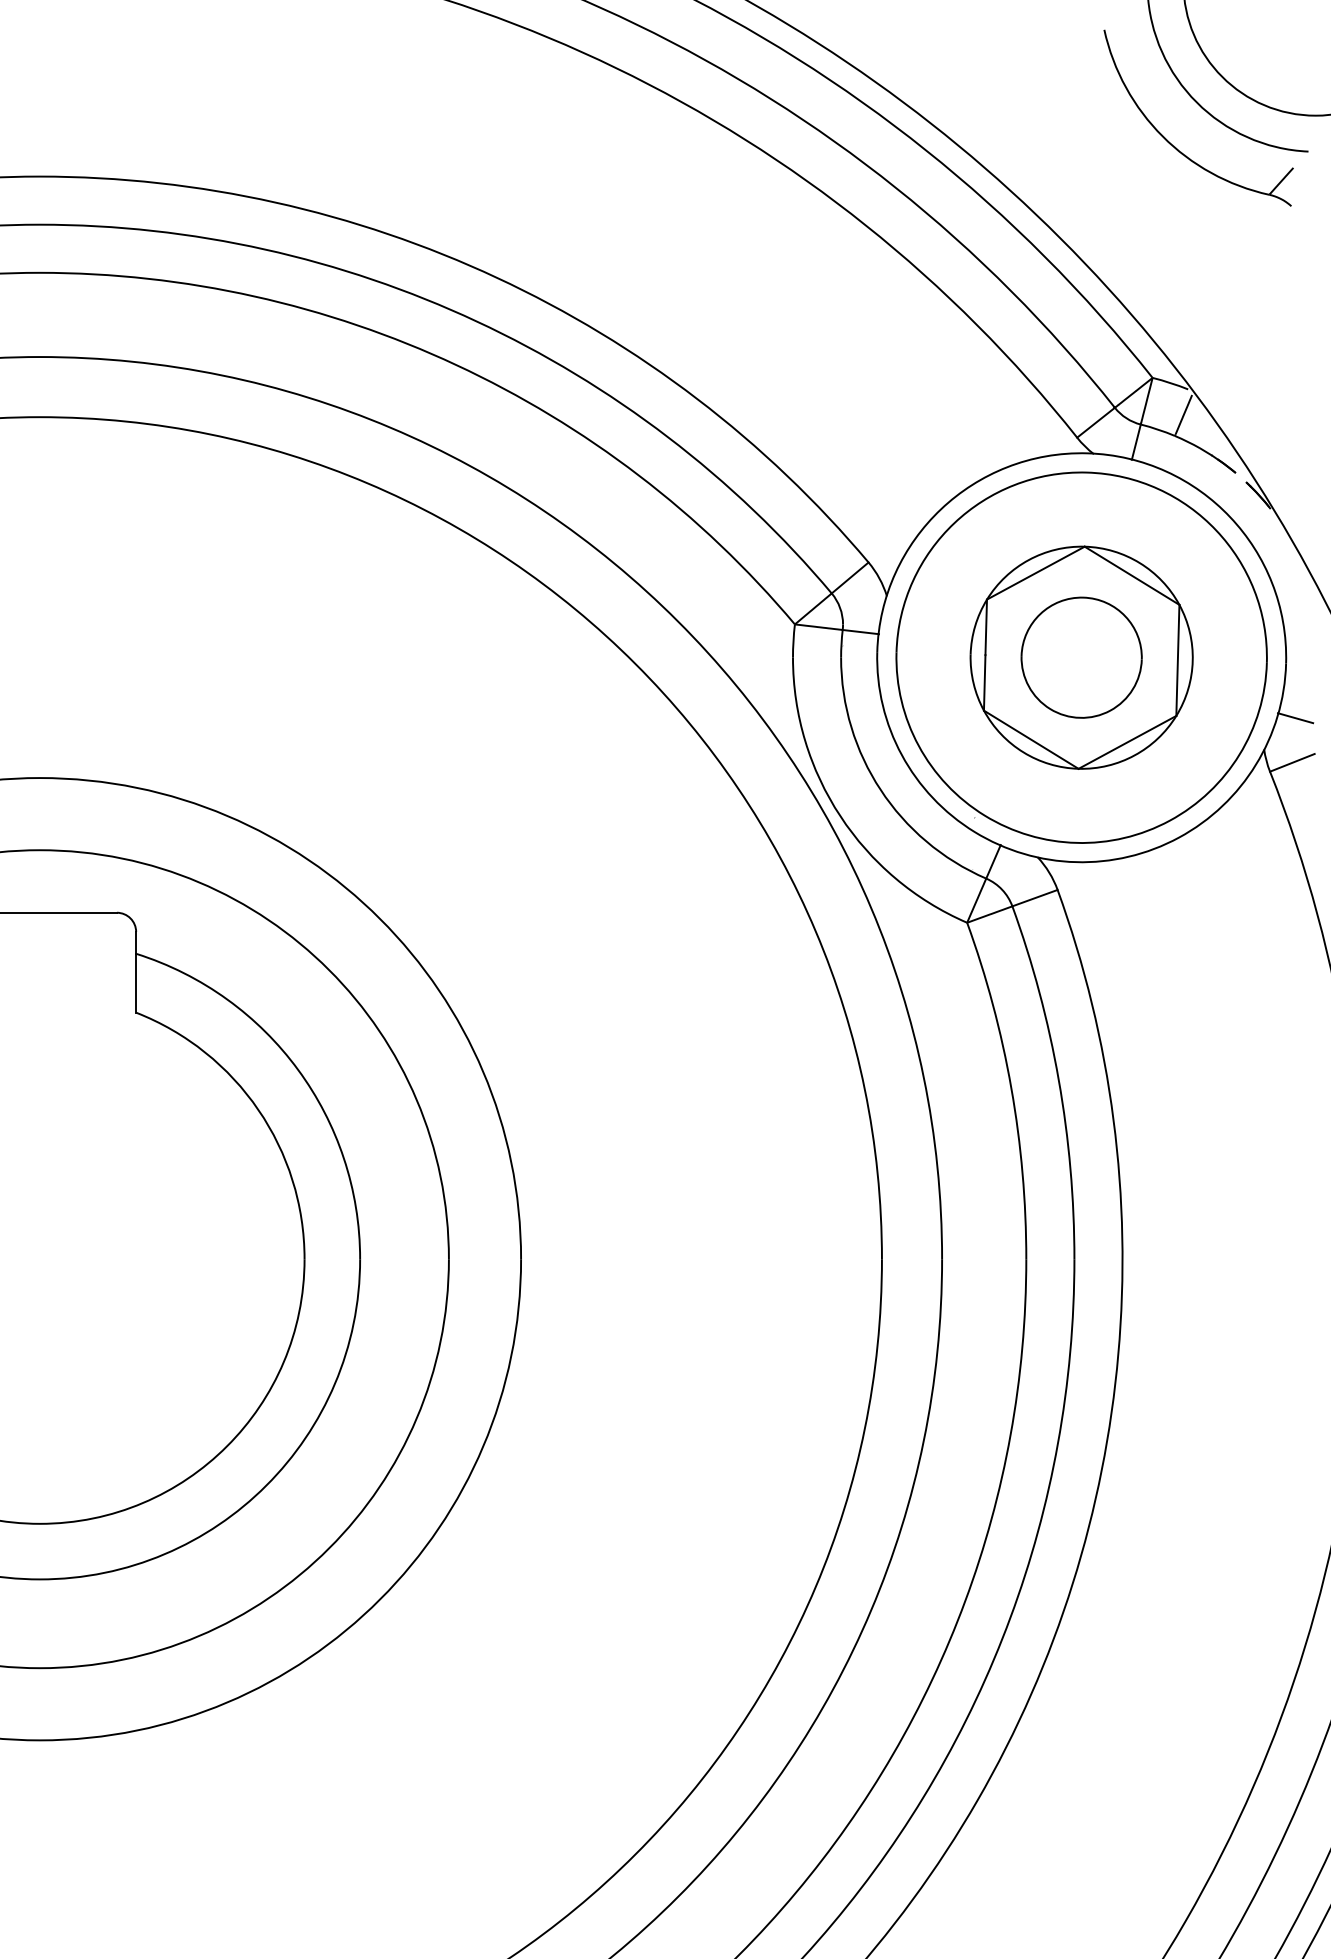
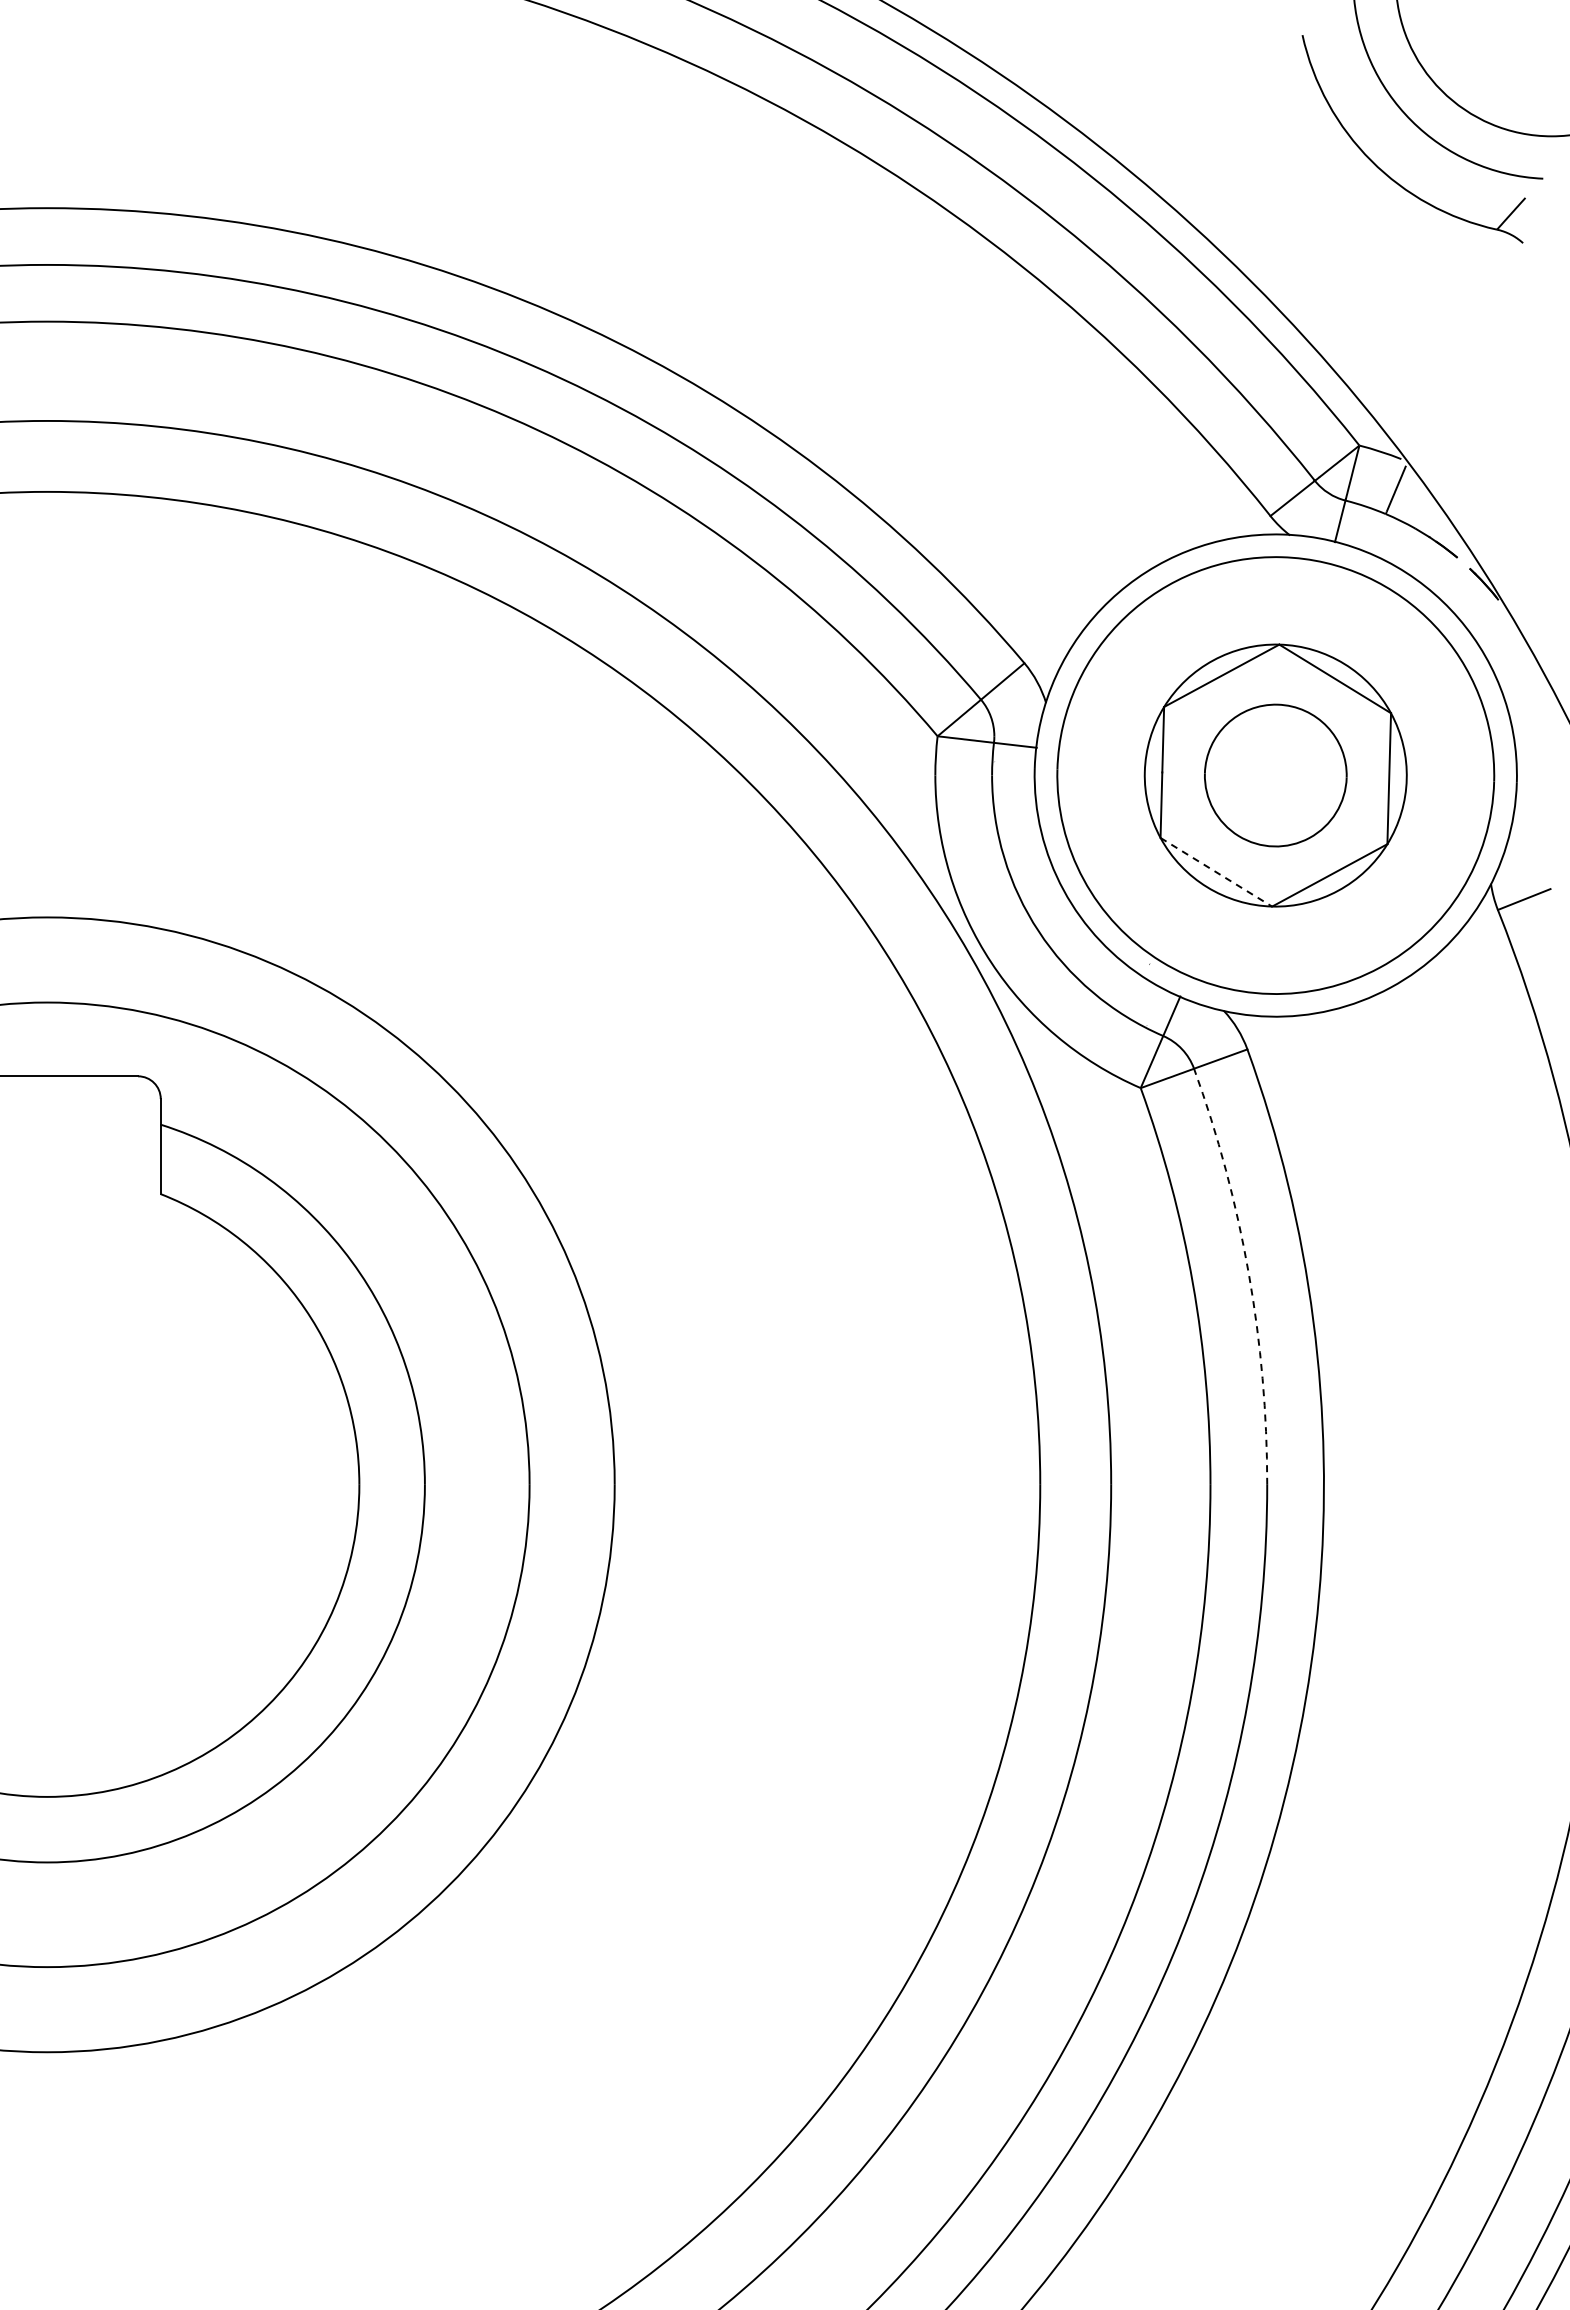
line: (1295, 717) -> (1527, 846), removed
line: (1031, 739) -> (1216, 872), solid -> dashed
arc: (1058, 1079) -> (1248, 1273), solid -> dashed

